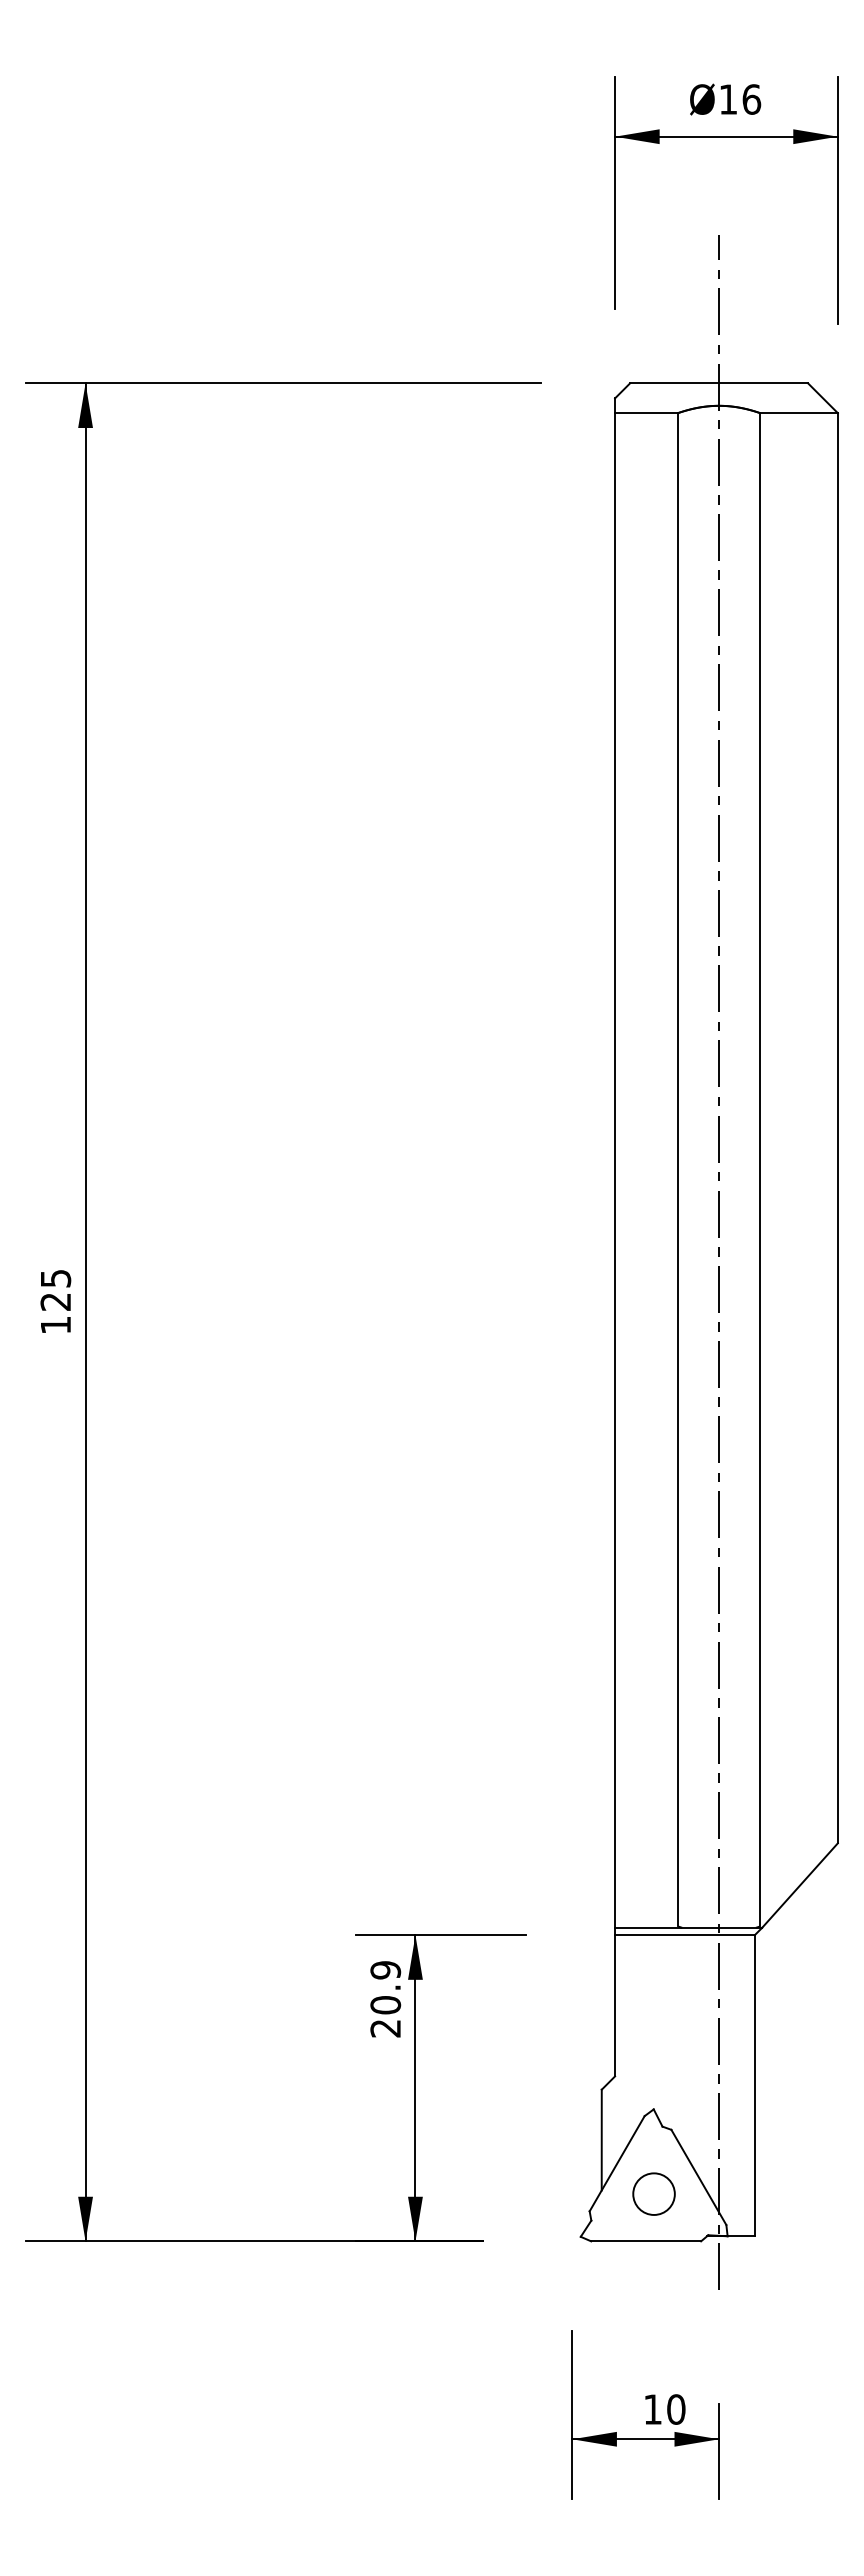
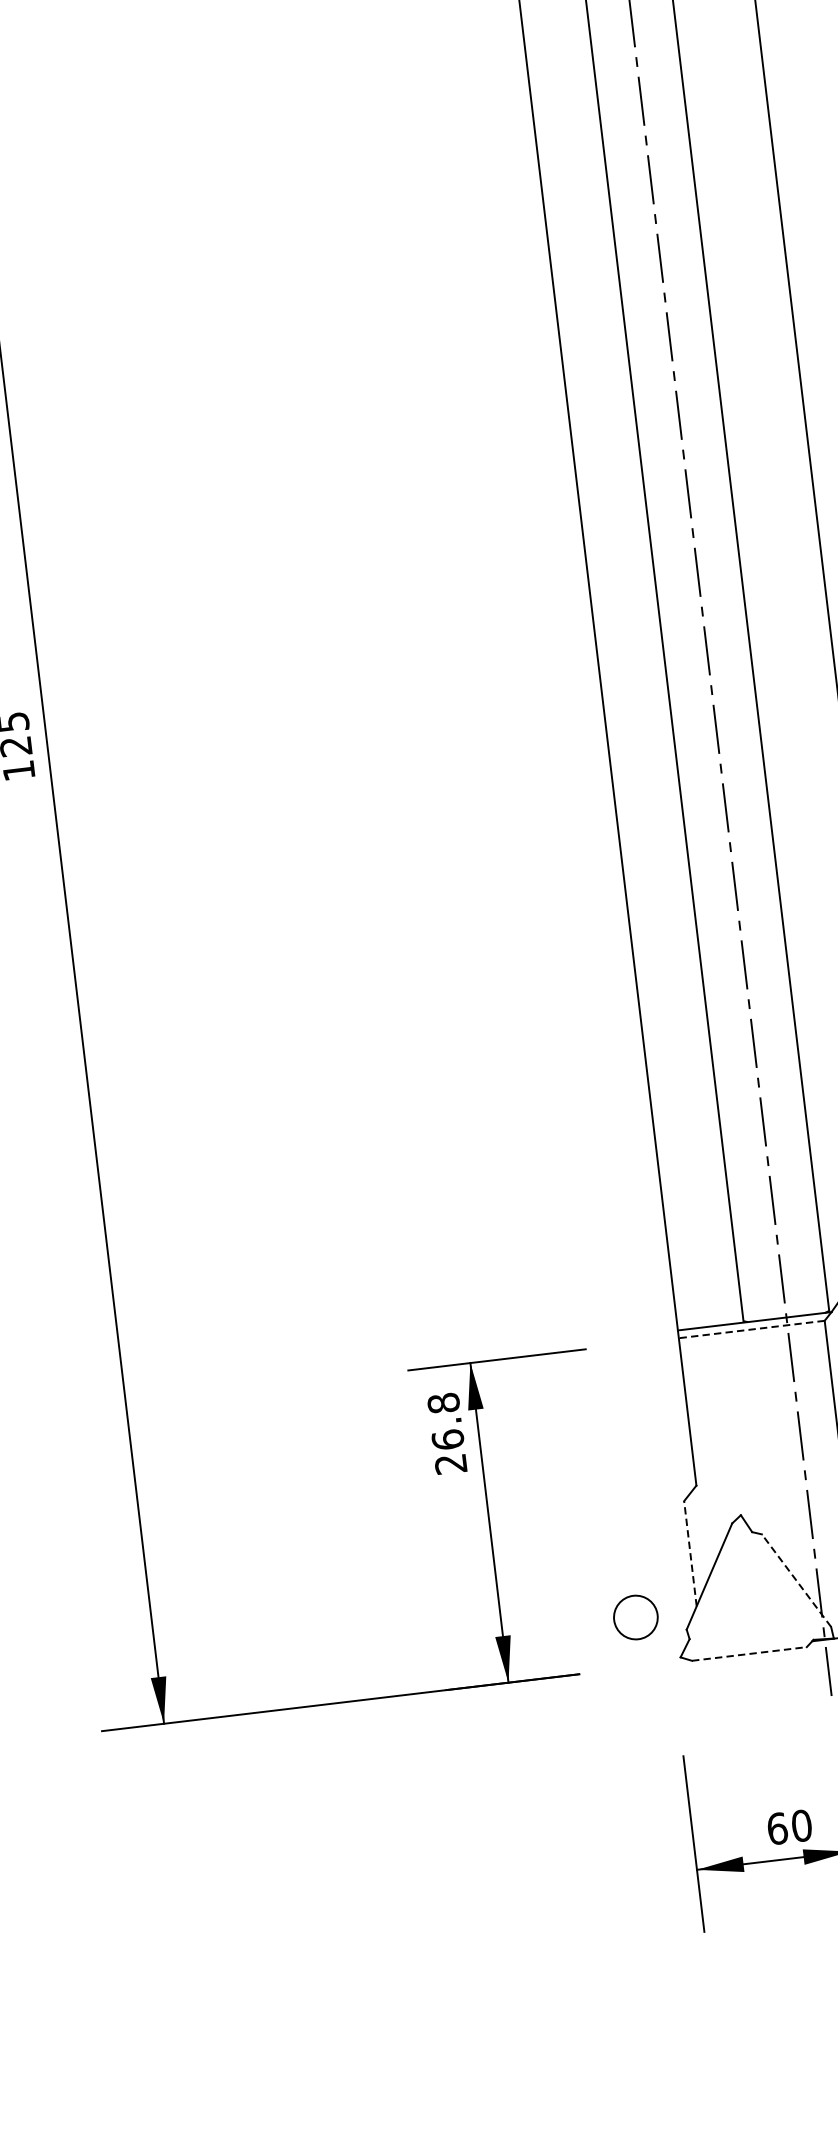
line: (684, 1935) -> (751, 1329), solid -> dashed
text: (385, 1987) -> (445, 1421), 20.9 -> 26.8
line: (601, 2139) -> (690, 1553), solid -> dashed
line: (698, 2177) -> (796, 1580), solid -> dashed
circle: (653, 2193) -> (635, 1616), moved
line: (646, 2241) -> (749, 1654), solid -> dashed
text: (653, 2409) -> (778, 1828), 10 -> 60

